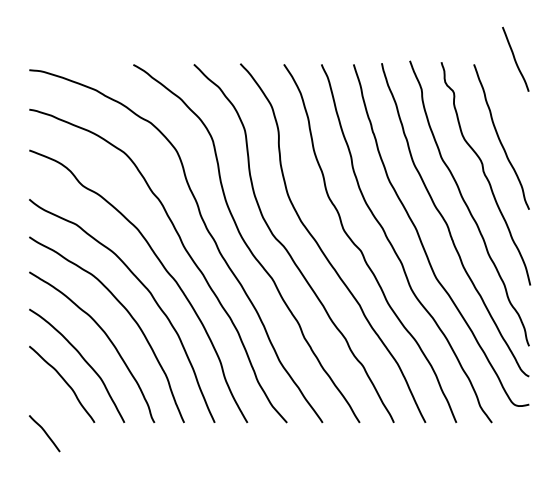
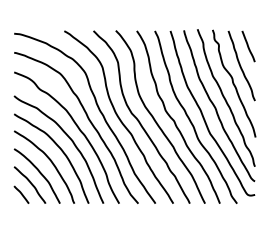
line: (515, 59) -> (248, 46), moved
curve: (44, 432) -> (21, 194), moved

